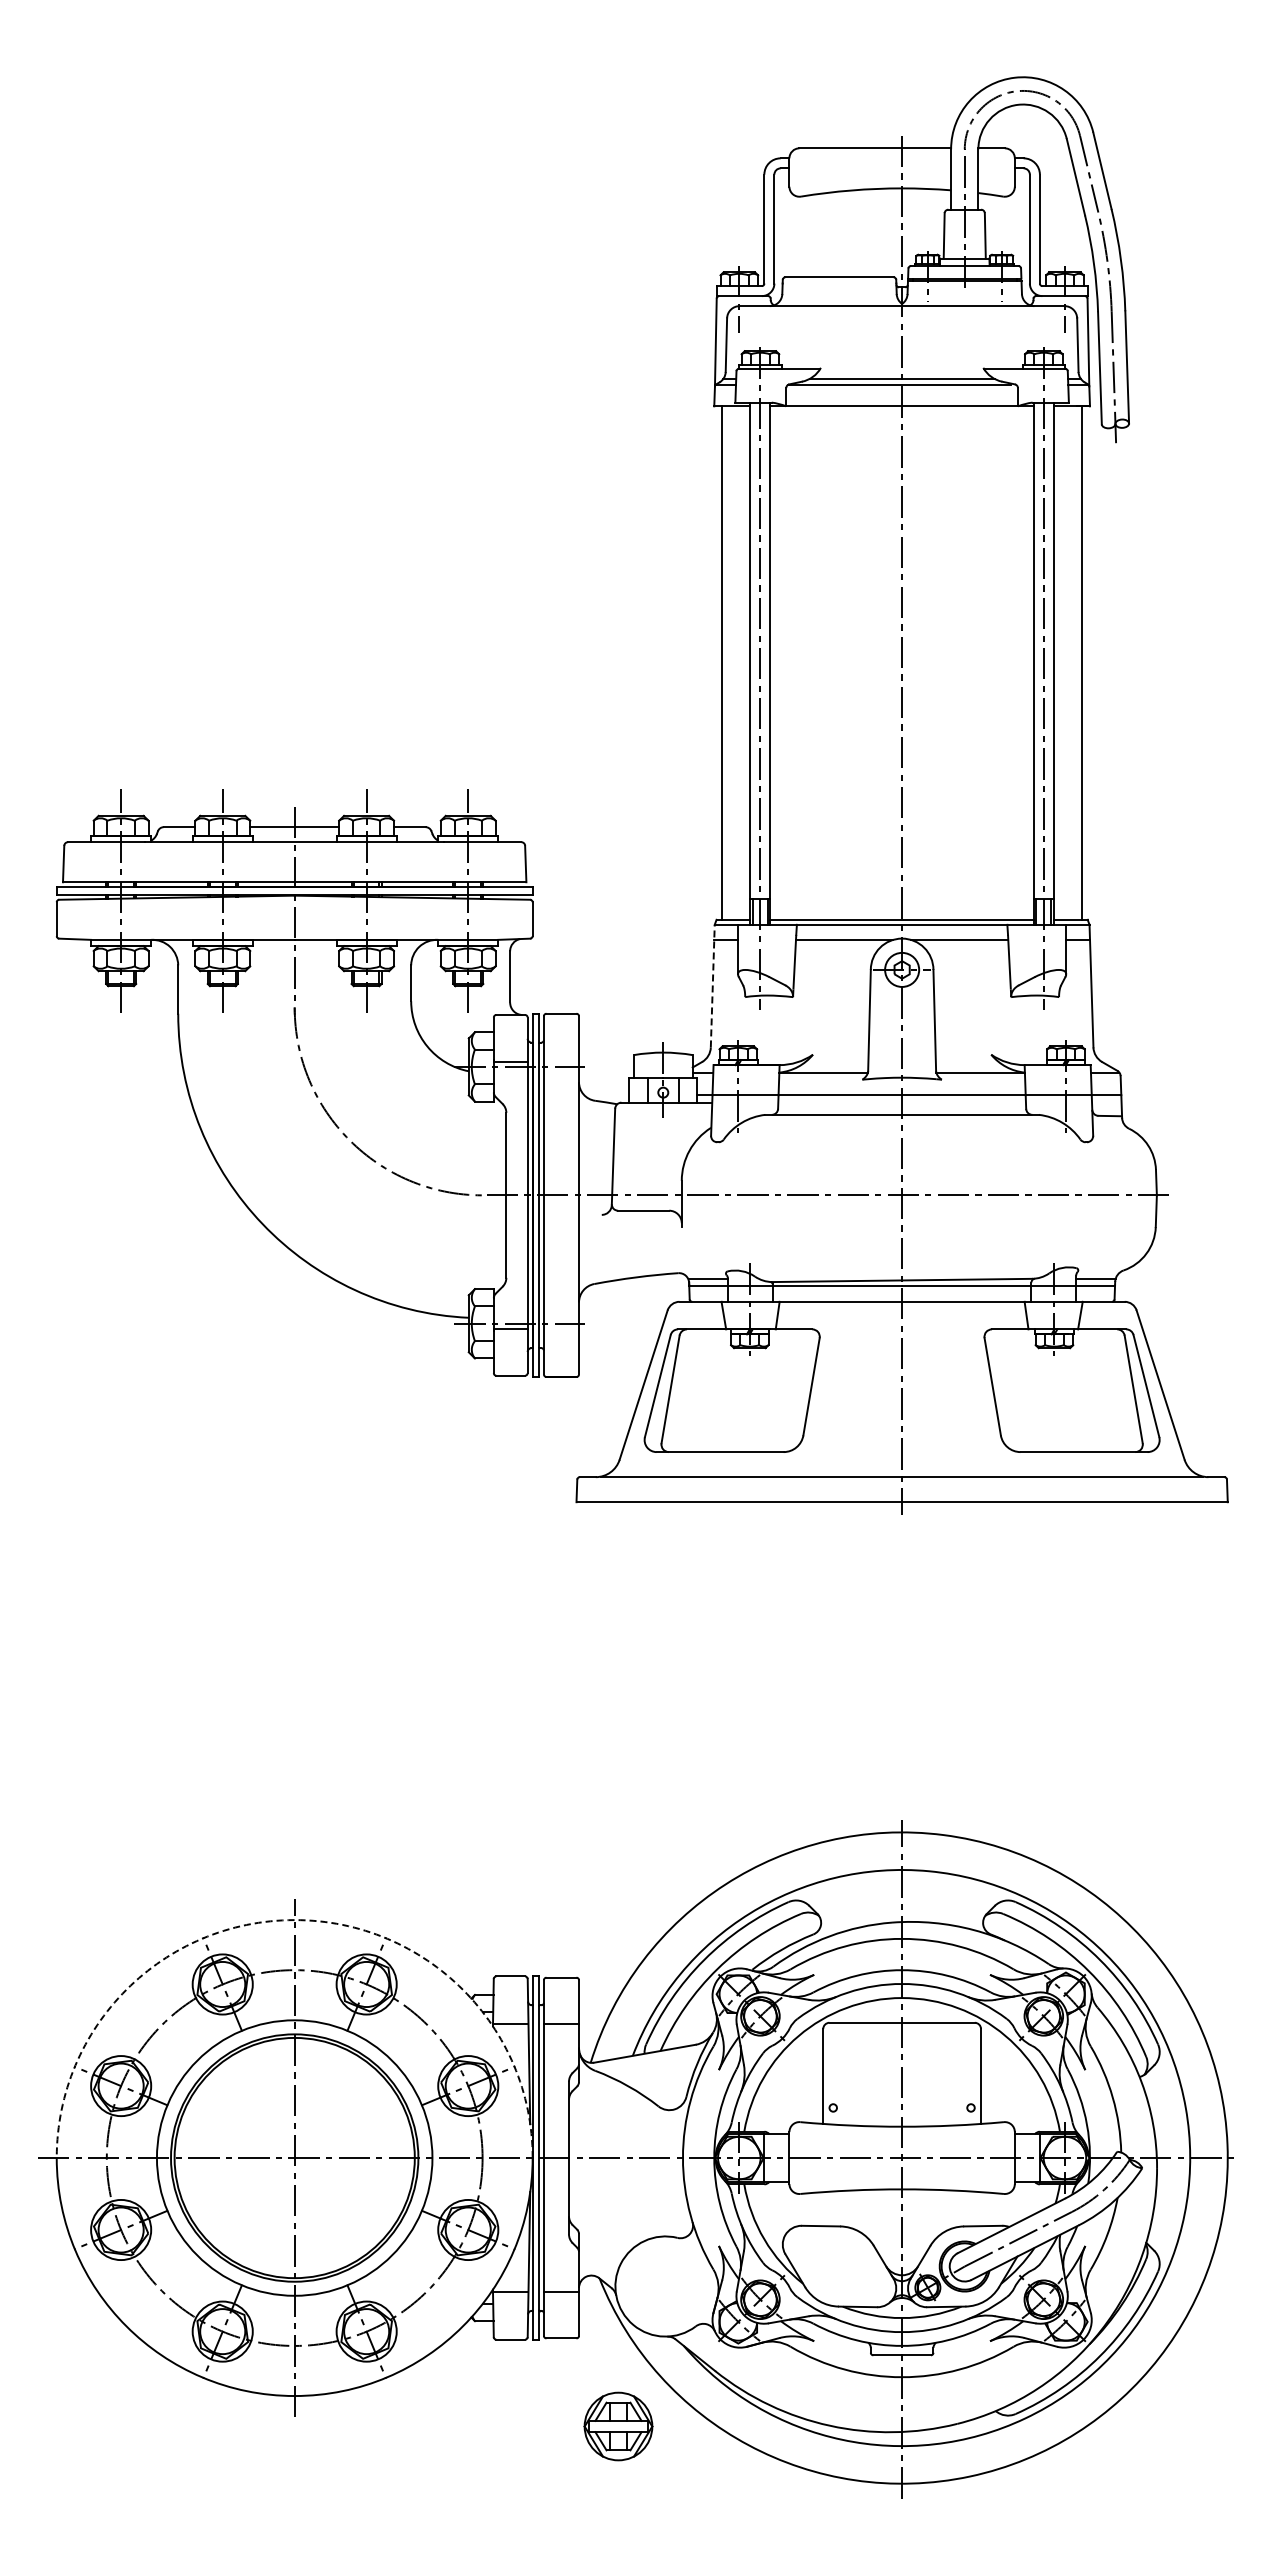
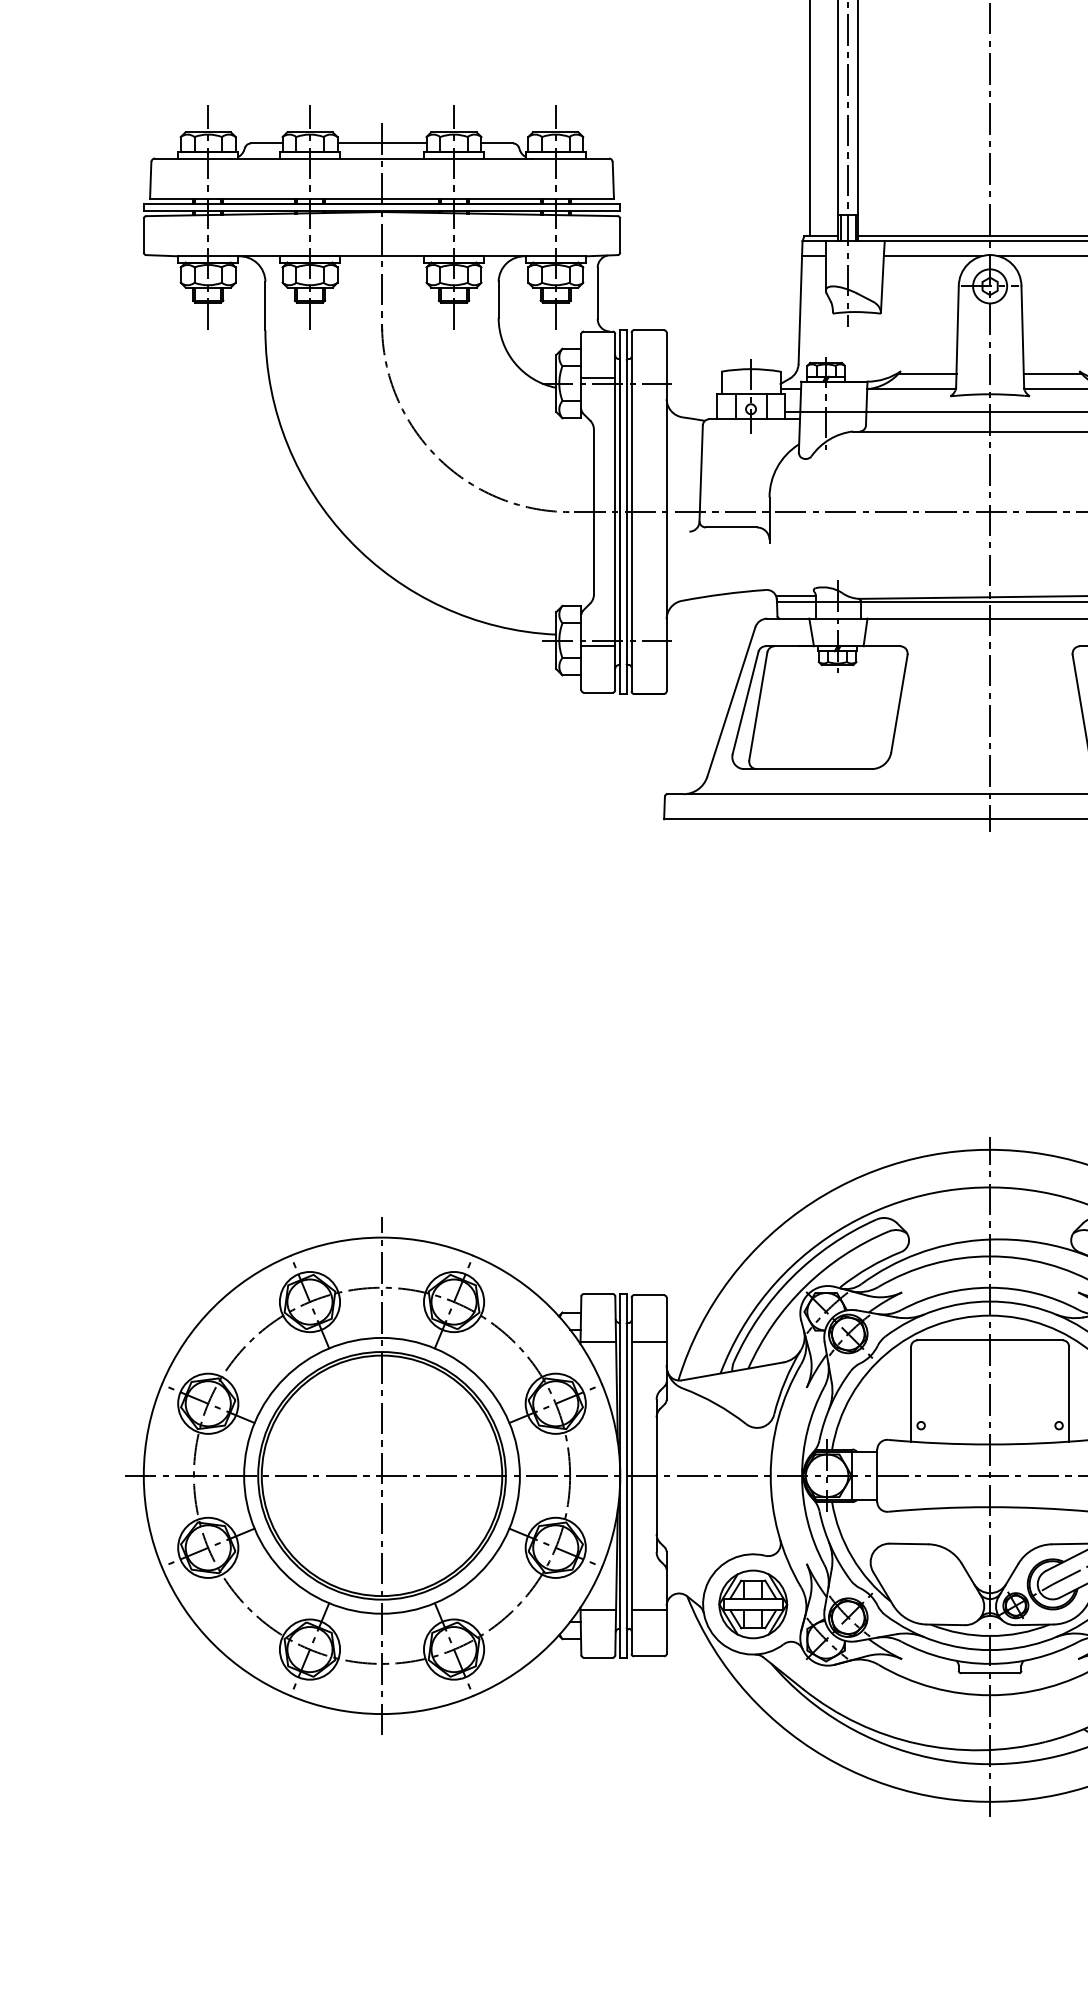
line: (712, 985) -> (800, 301), dashed -> solid
line: (839, 1057) -> (927, 374), added
line: (964, 1057) -> (1052, 374), added
arc: (294, 1920) -> (381, 1238), dashed -> solid
part: (618, 2426) -> (753, 1604), moved

